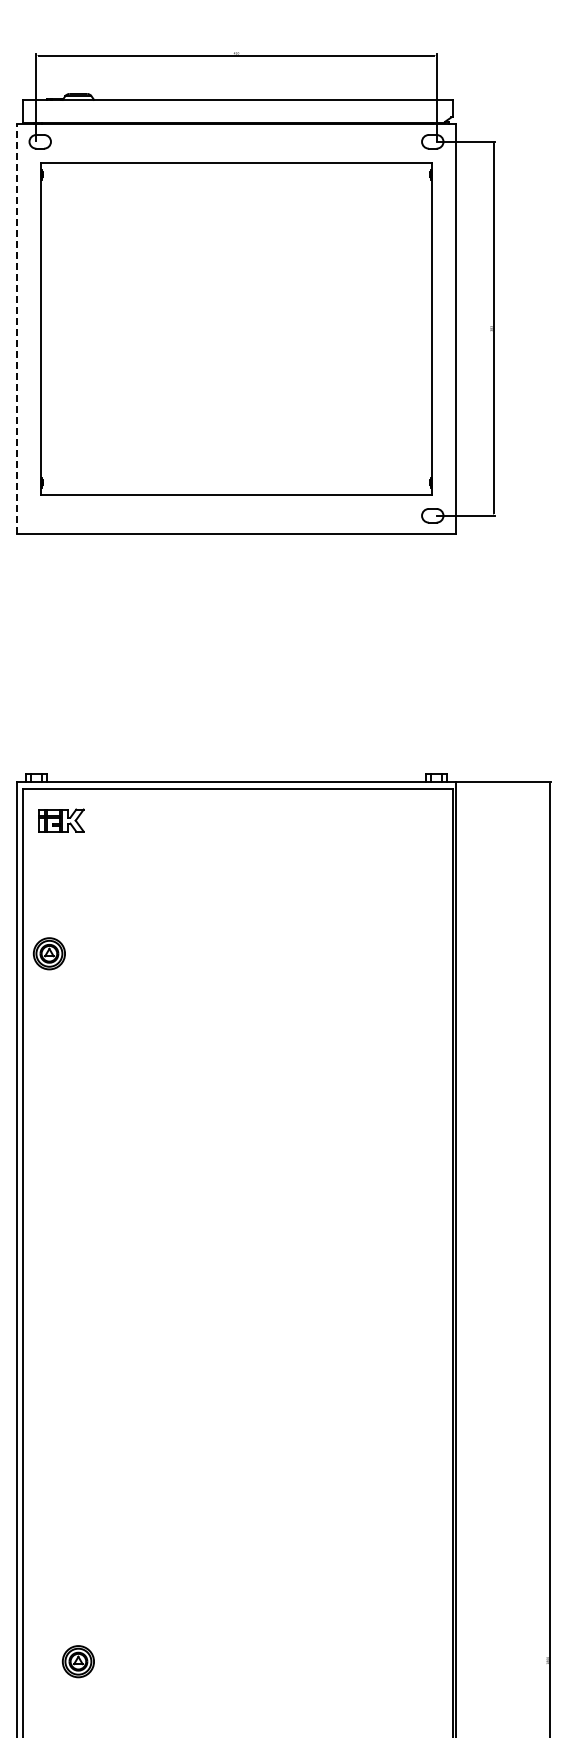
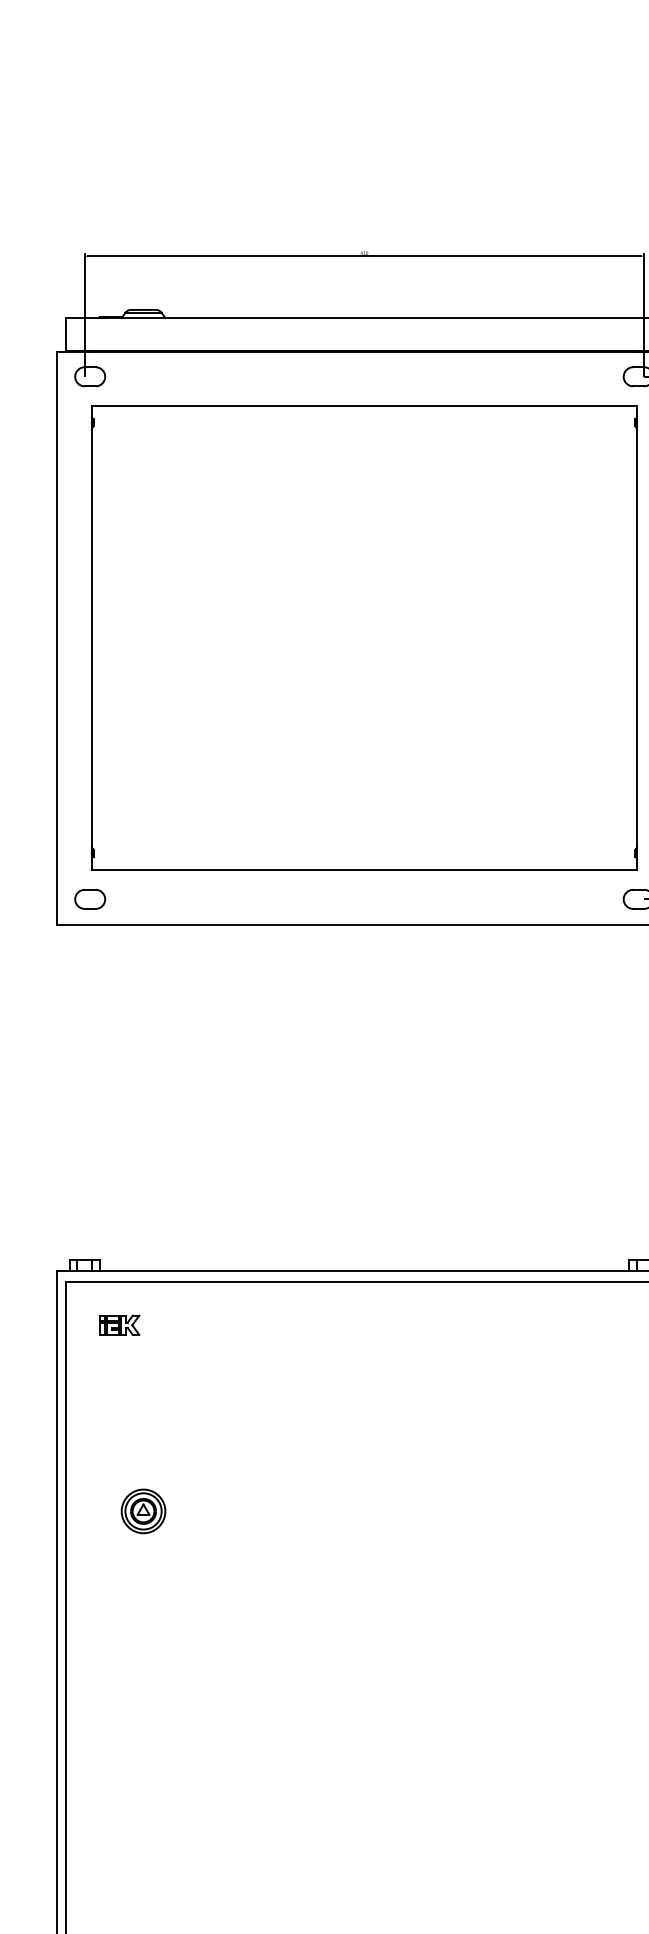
line: (16, 328) -> (57, 637), dashed -> solid
part: (39, 515) -> (89, 898), added
part: (61, 820) -> (119, 1325), size x0.62
part: (48, 953) -> (142, 1511), moved

